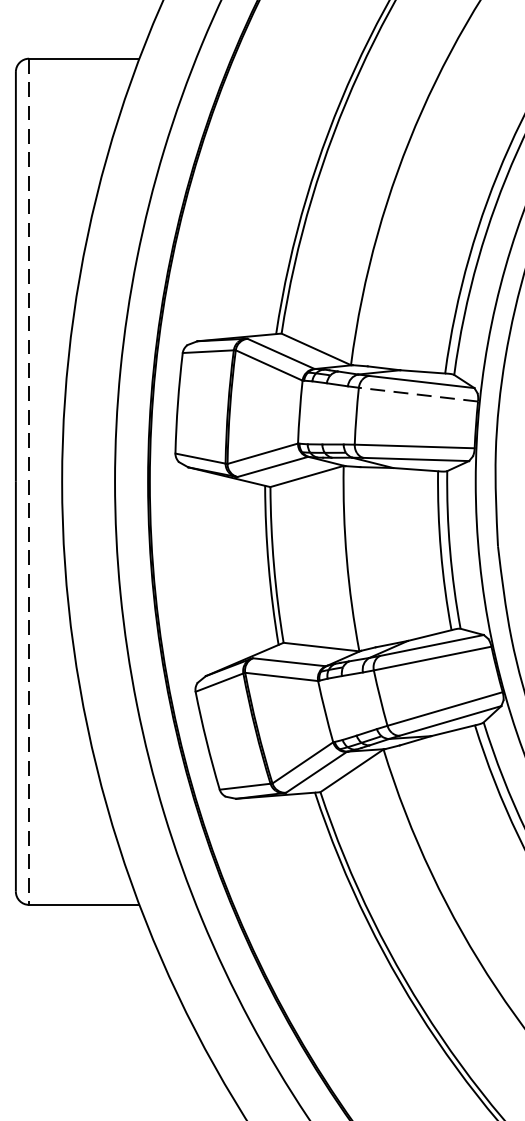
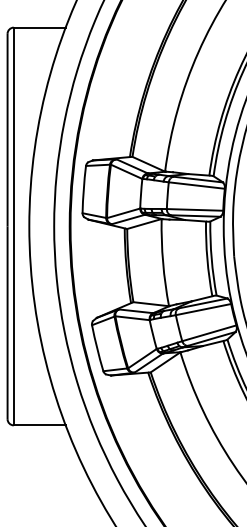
line: (417, 394) -> (196, 185), dashed -> solid
line: (28, 481) -> (13, 226), dashed -> solid

